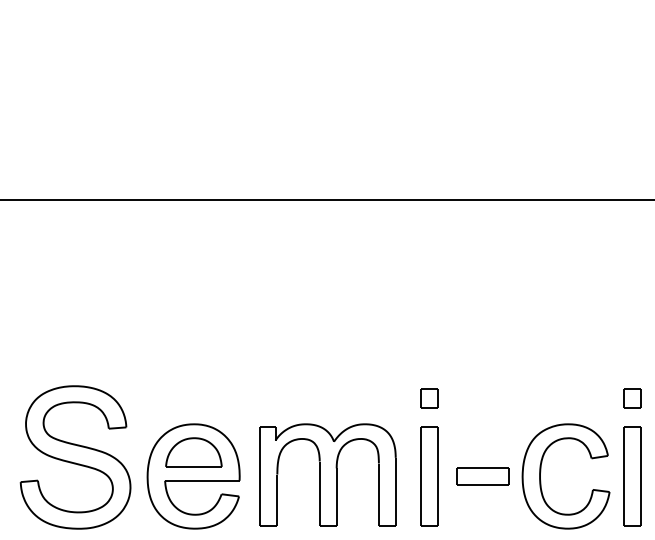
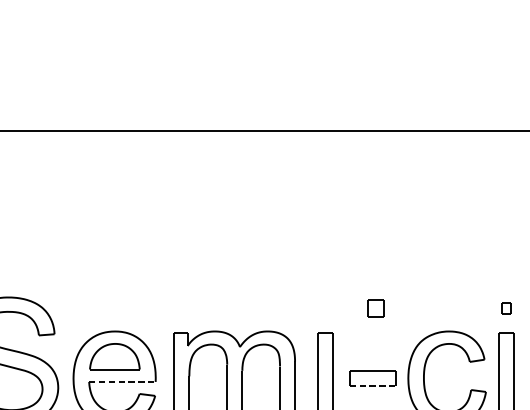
part: (429, 398) -> (376, 308), moved
part: (632, 398) -> (506, 308), size x0.6
line: (202, 480) -> (122, 381), solid -> dashed
line: (483, 485) -> (373, 386), solid -> dashed

